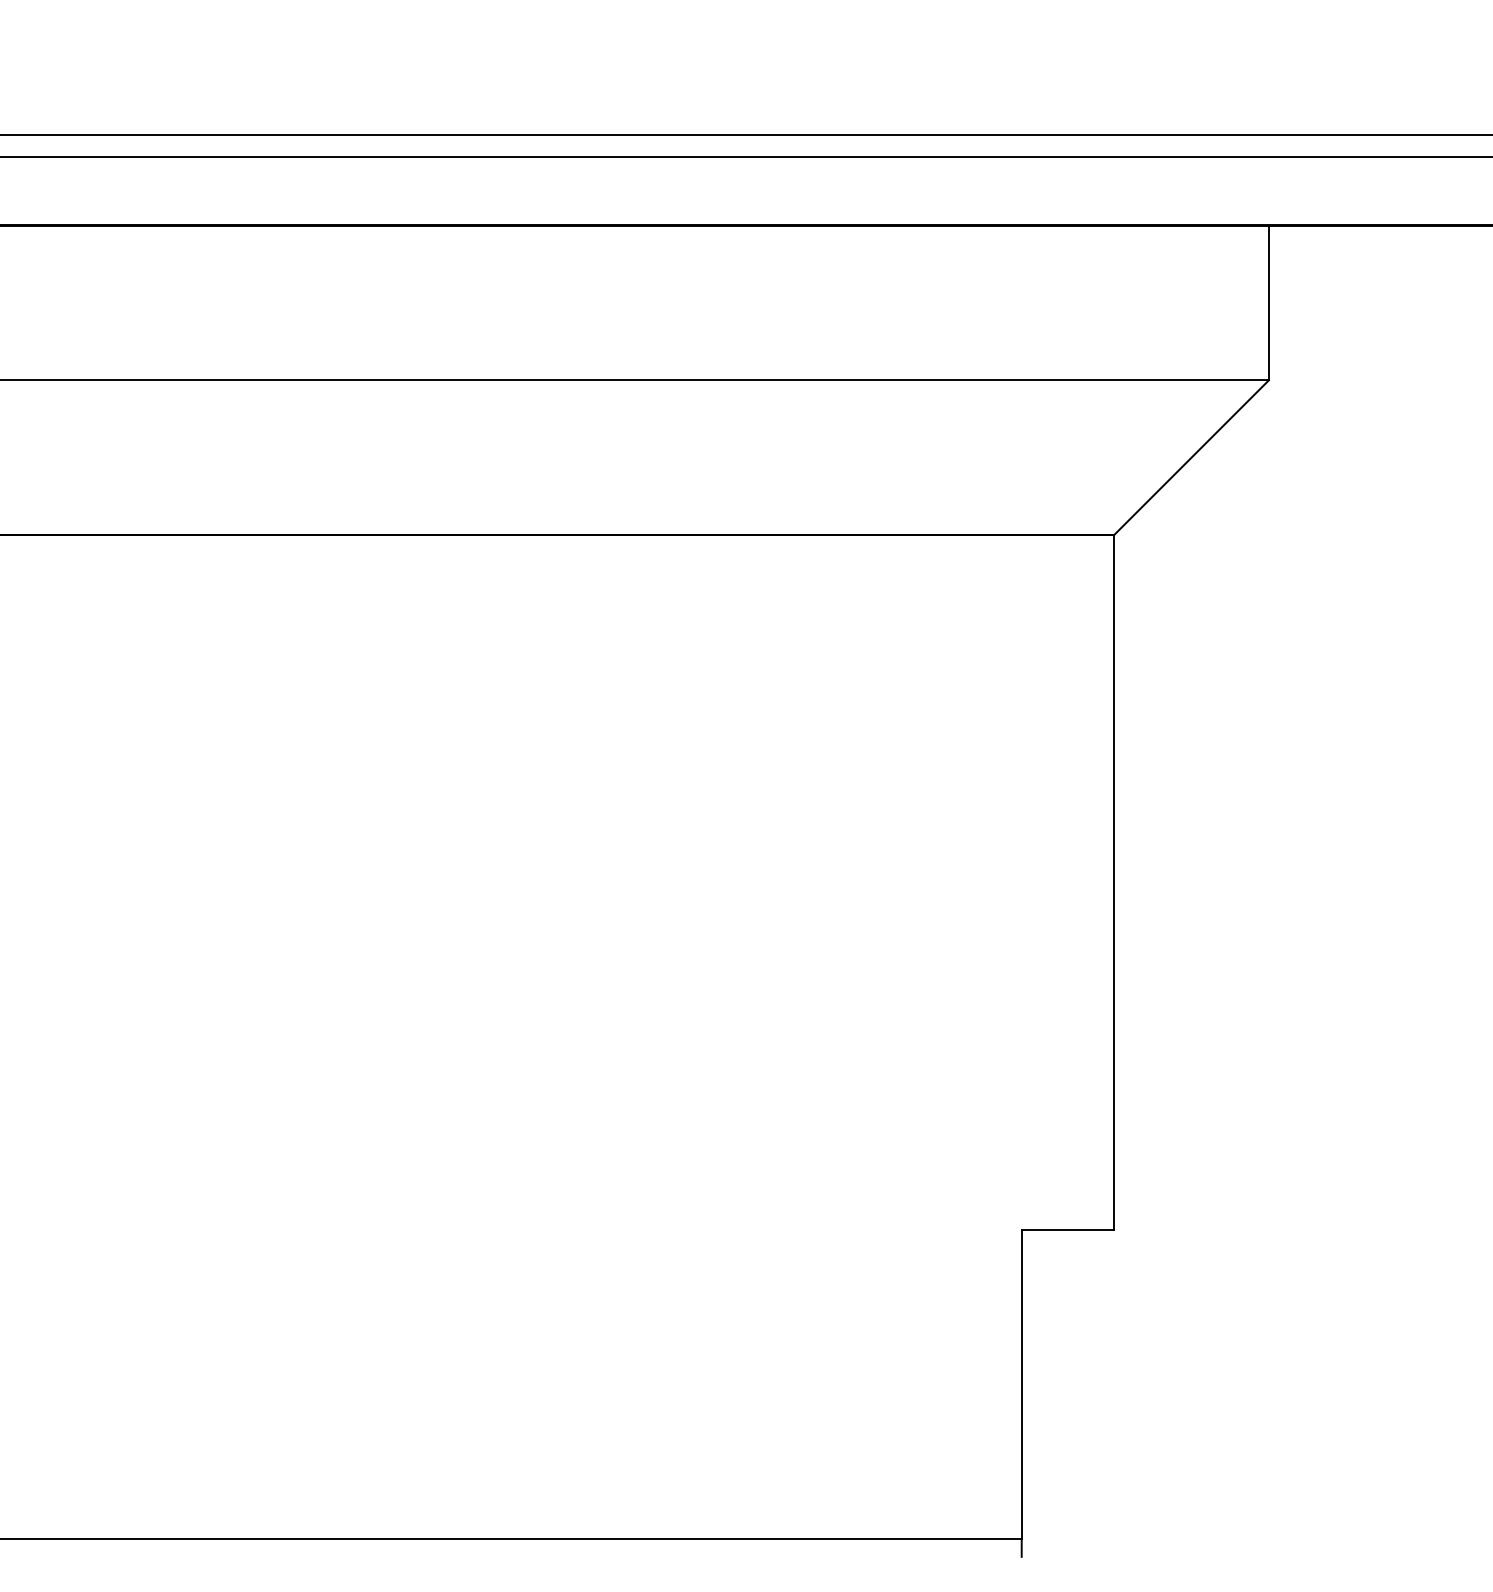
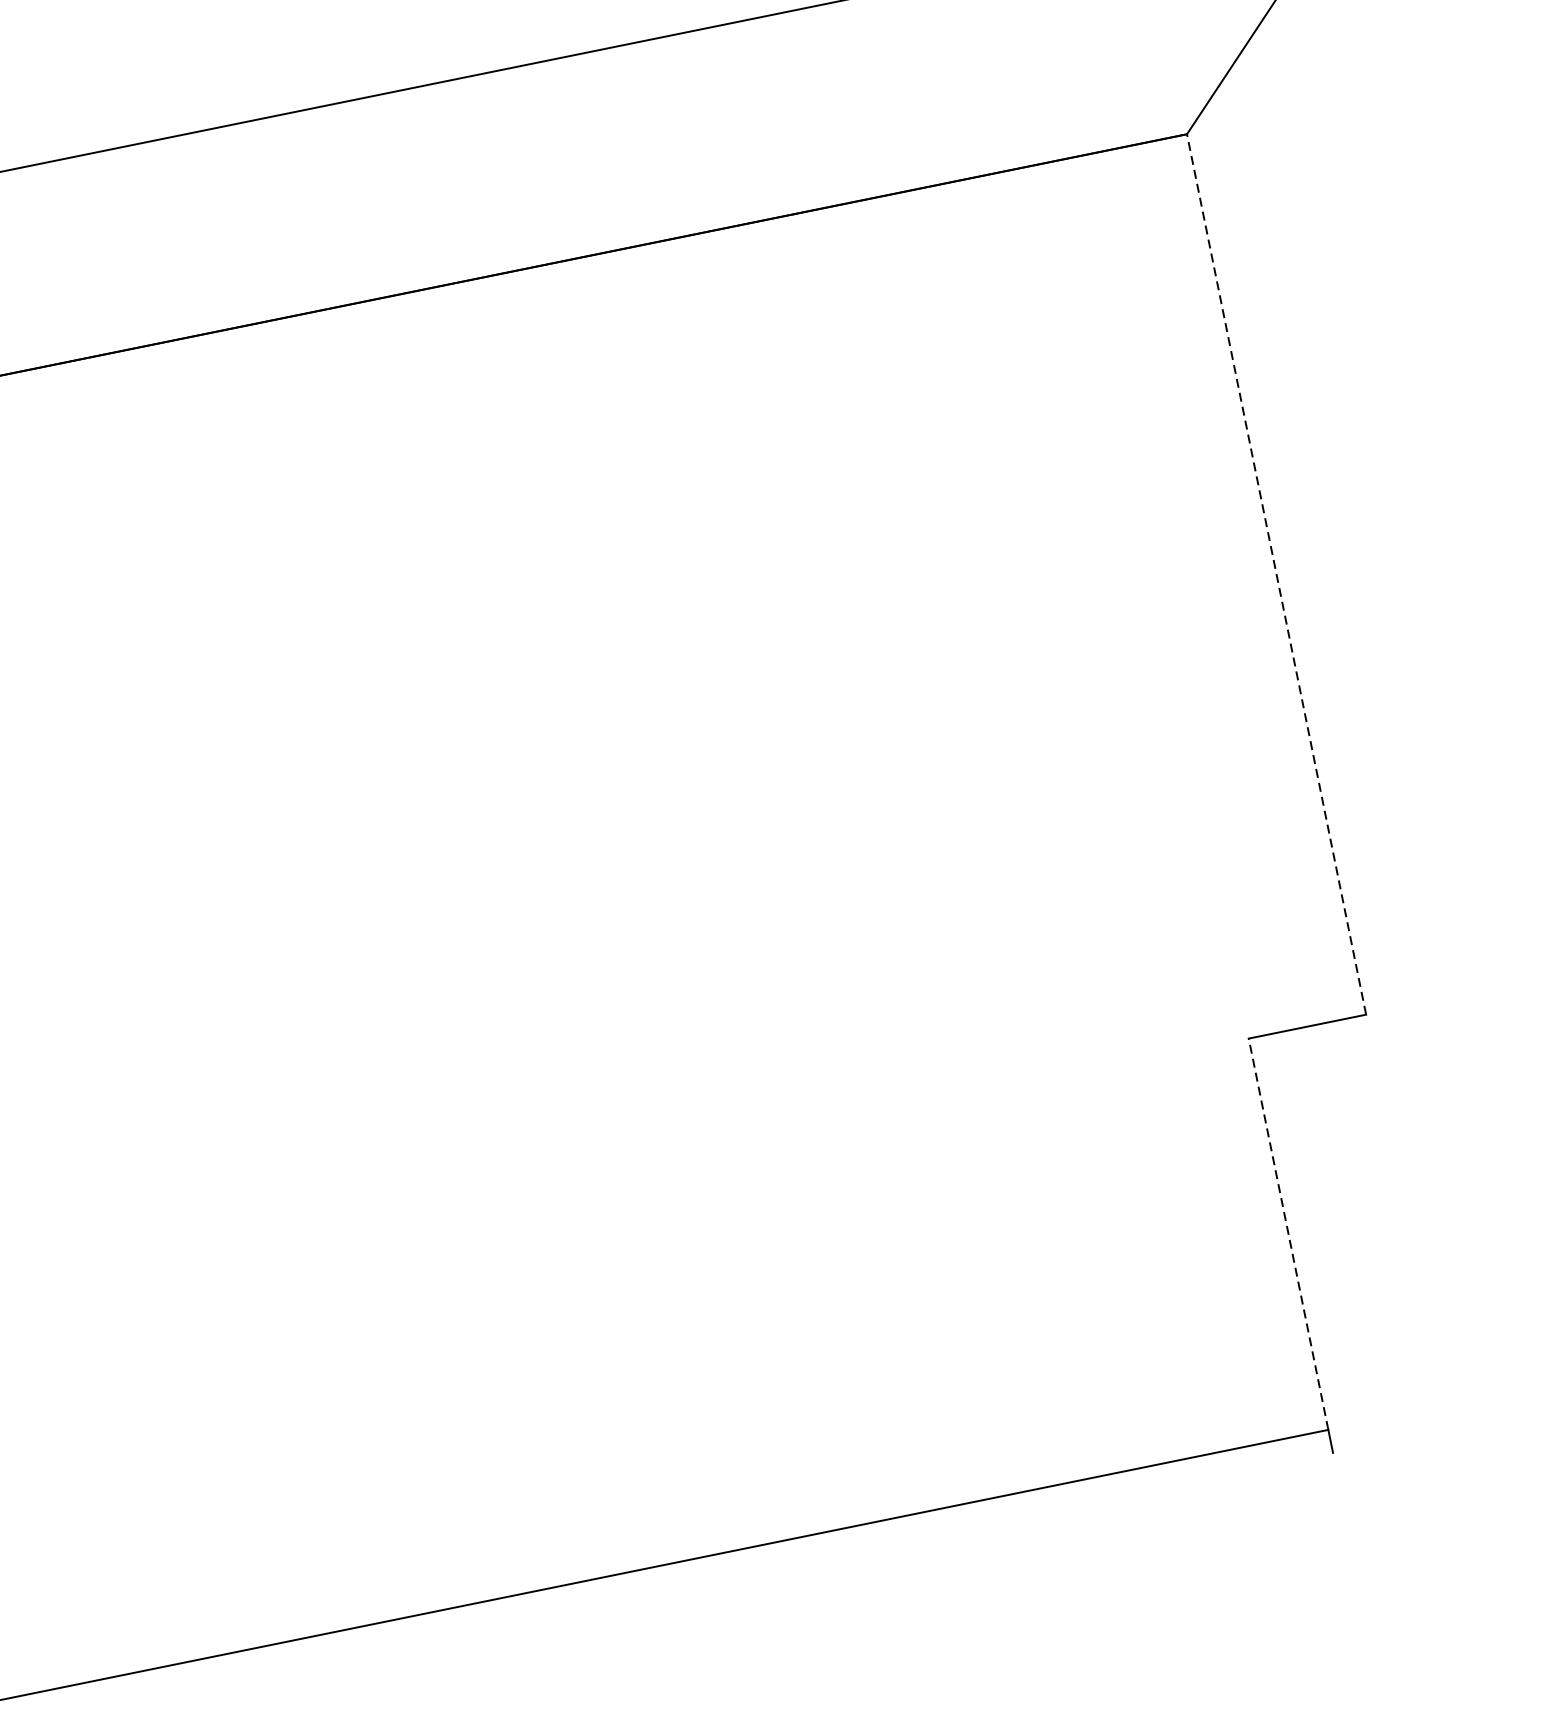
line: (1114, 882) -> (1276, 574), solid -> dashed
line: (1021, 1383) -> (1288, 1233), solid -> dashed

